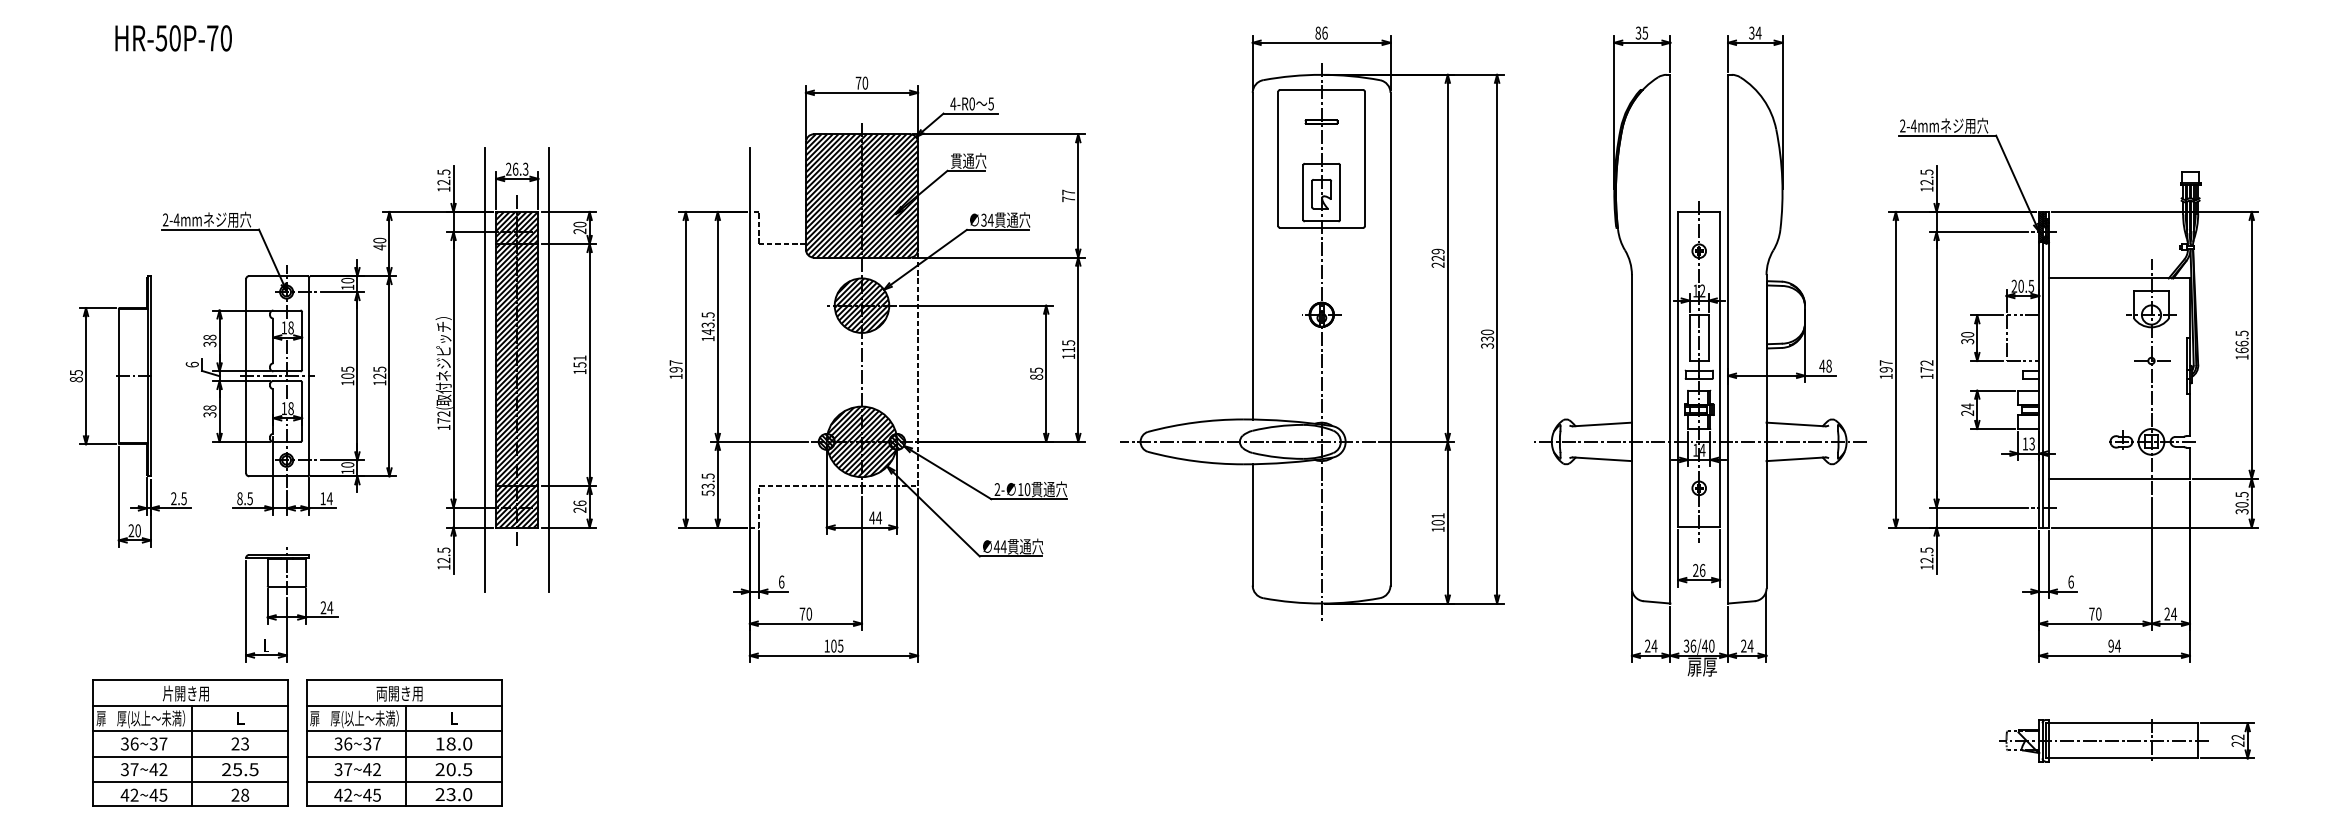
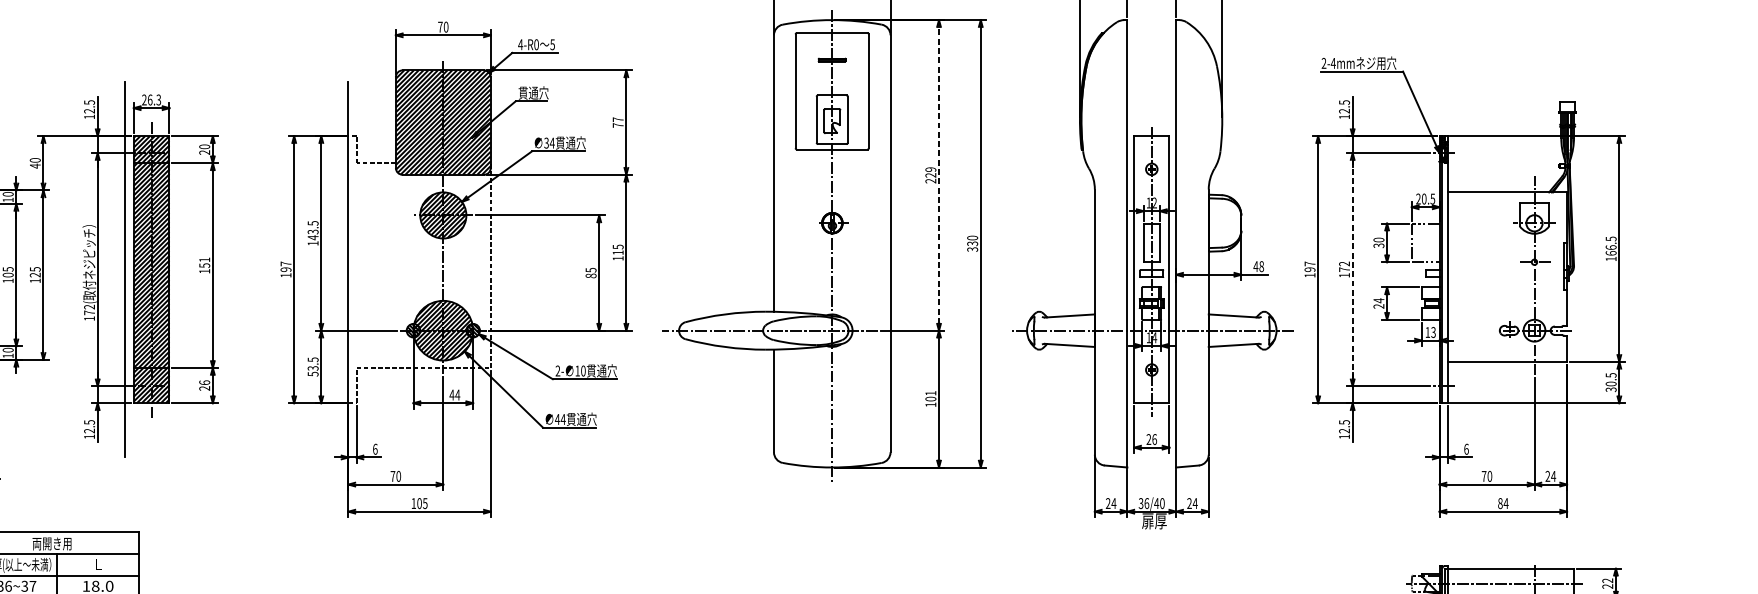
line: (1447, 258) -> (938, 175), solid -> dashed
line: (549, 369) -> (178, 269), removed
line: (1936, 369) -> (1352, 269), solid -> dashed
text: (2110, 645) -> (1499, 503), 94 -> 84

